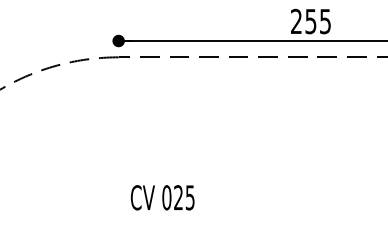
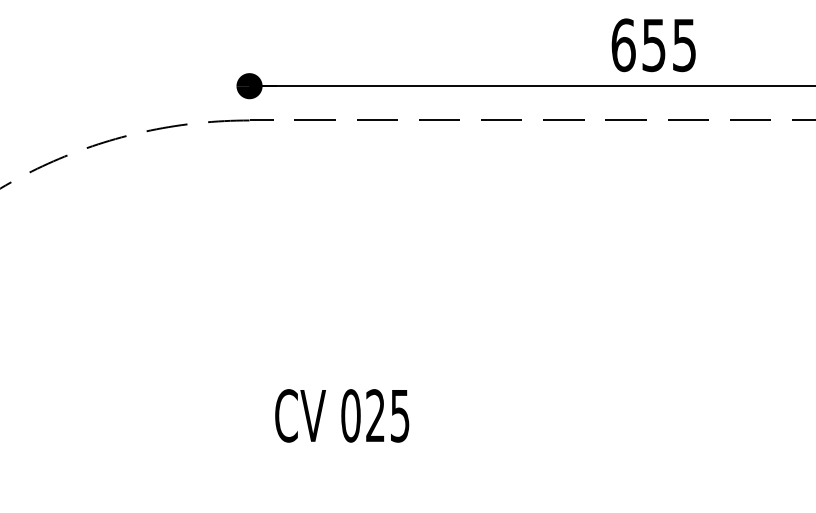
text: (296, 21) -> (623, 45), 255 -> 655

